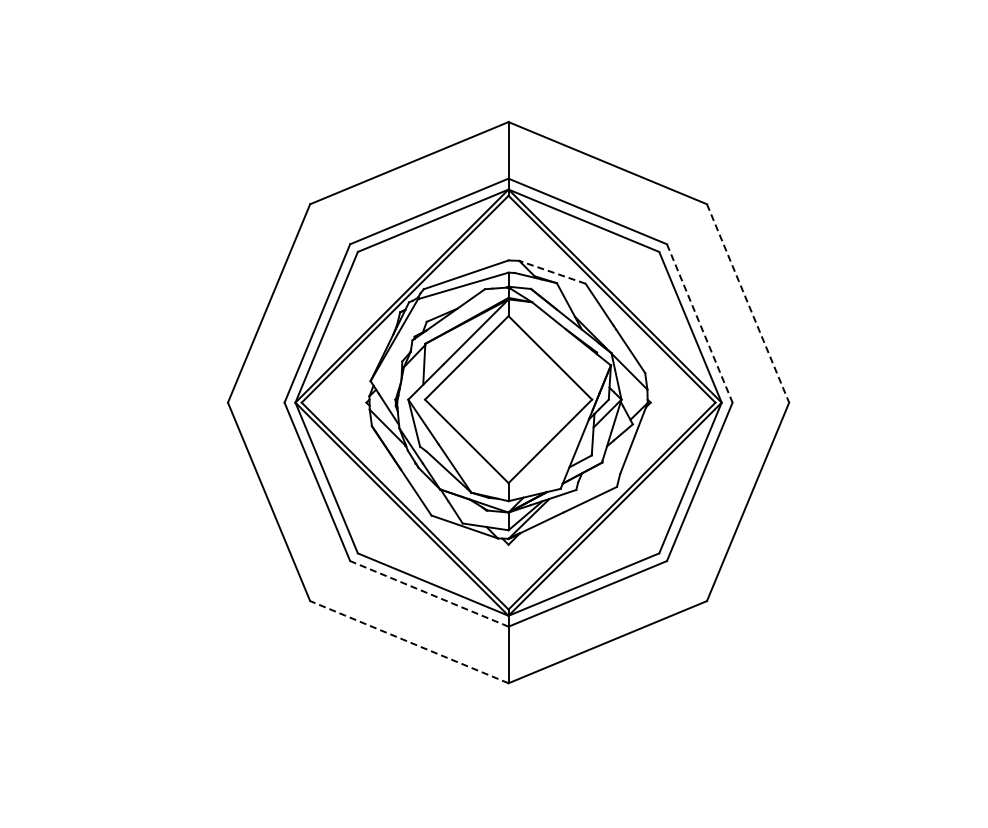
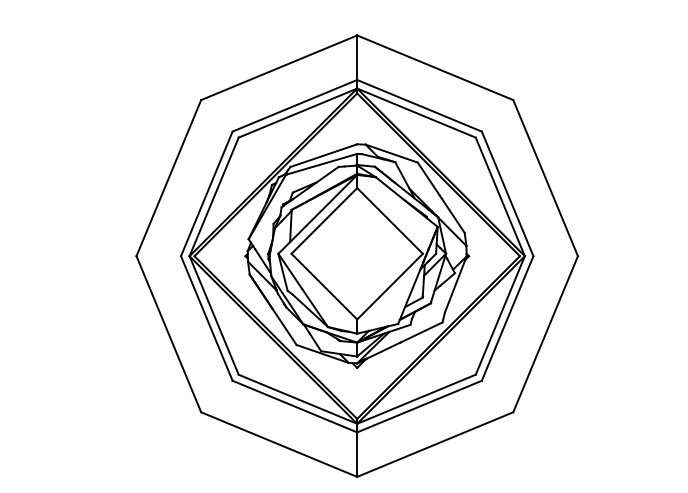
line: (551, 272) -> (390, 153), dashed -> solid
line: (748, 303) -> (545, 178), dashed -> solid
line: (699, 323) -> (507, 193), dashed -> solid
line: (429, 593) -> (295, 406), dashed -> solid
line: (408, 641) -> (278, 444), dashed -> solid

